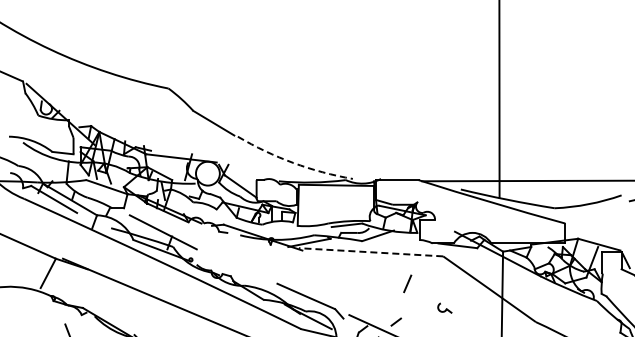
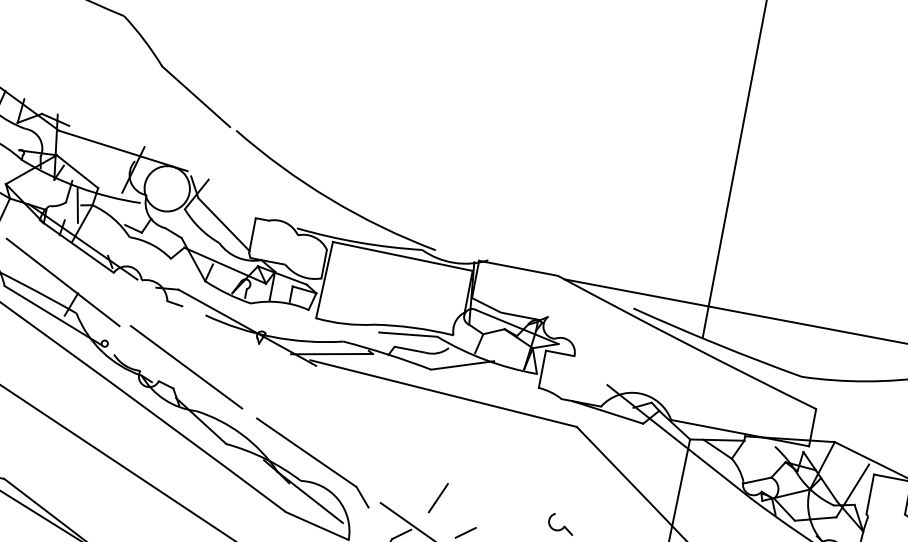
arc: (293, 162) -> (330, 198), dashed -> solid
line: (370, 252) -> (442, 393), dashed -> solid
line: (235, 263) -> (186, 366), added
line: (407, 283) -> (438, 497), moved

